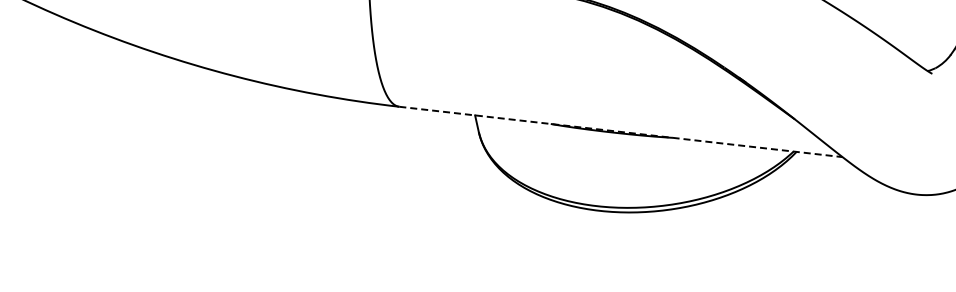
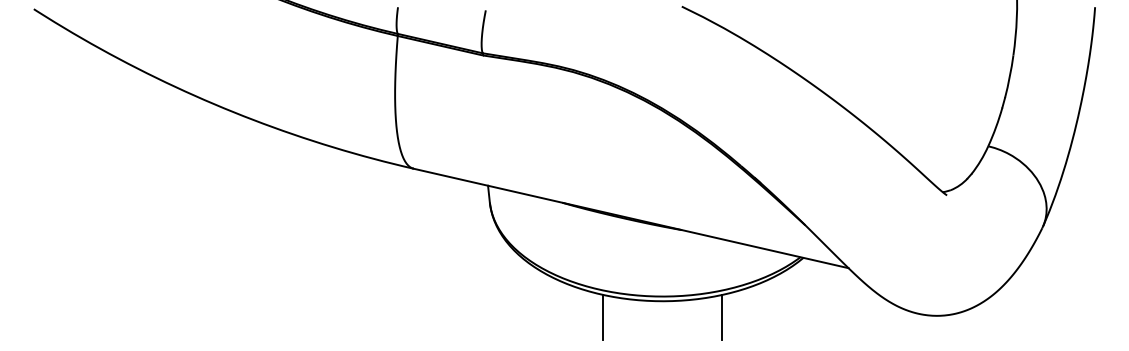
line: (621, 131) -> (631, 218), dashed -> solid
line: (722, 220) -> (722, 317), added
line: (604, 233) -> (603, 317), added

